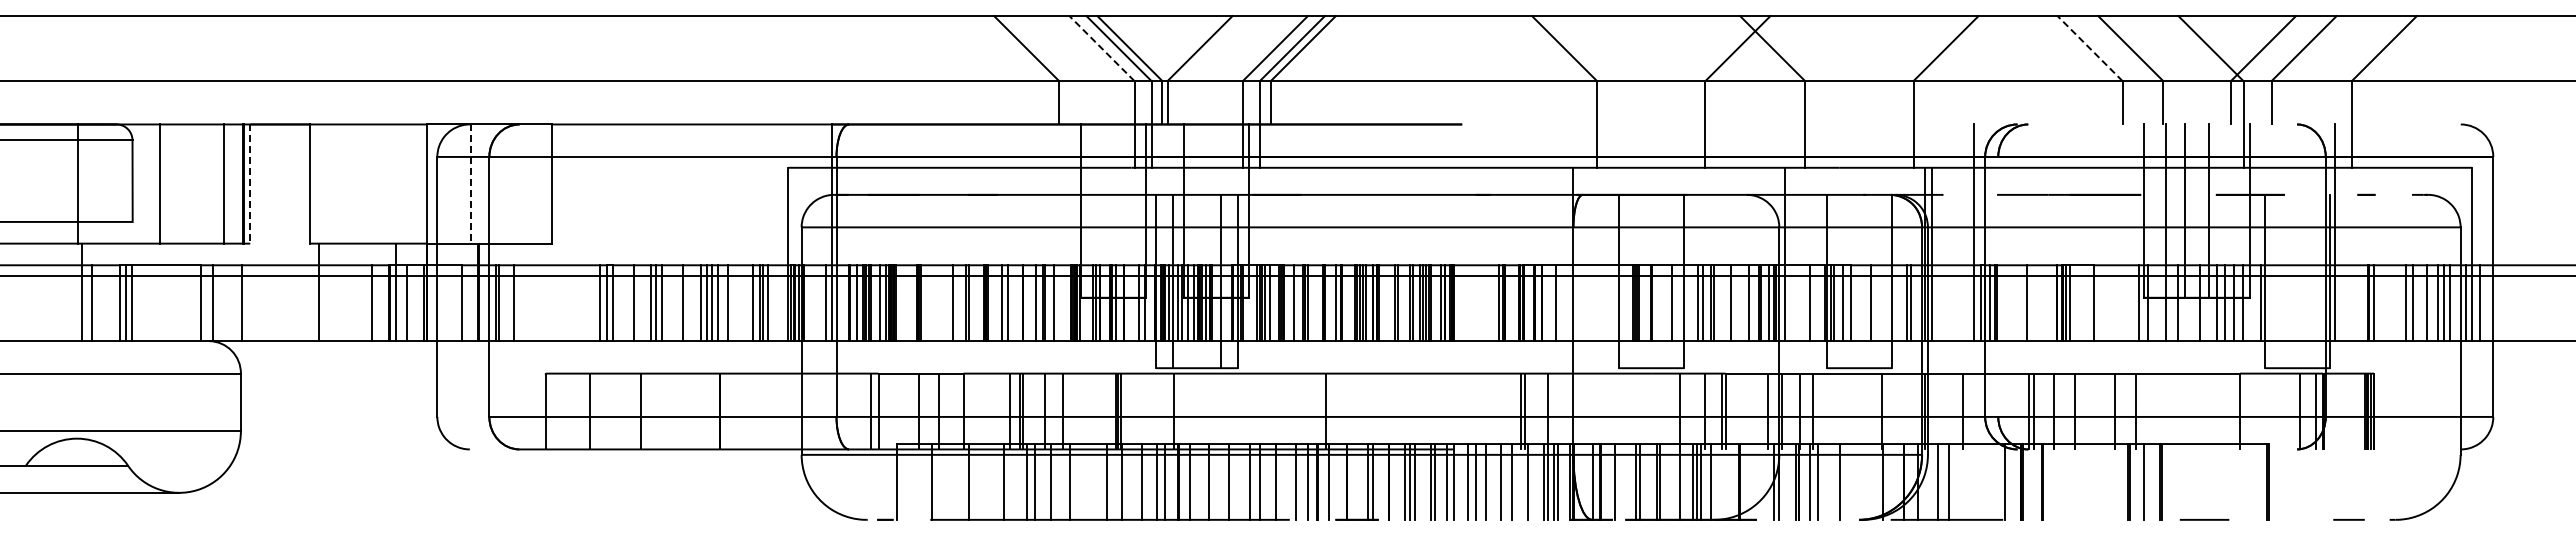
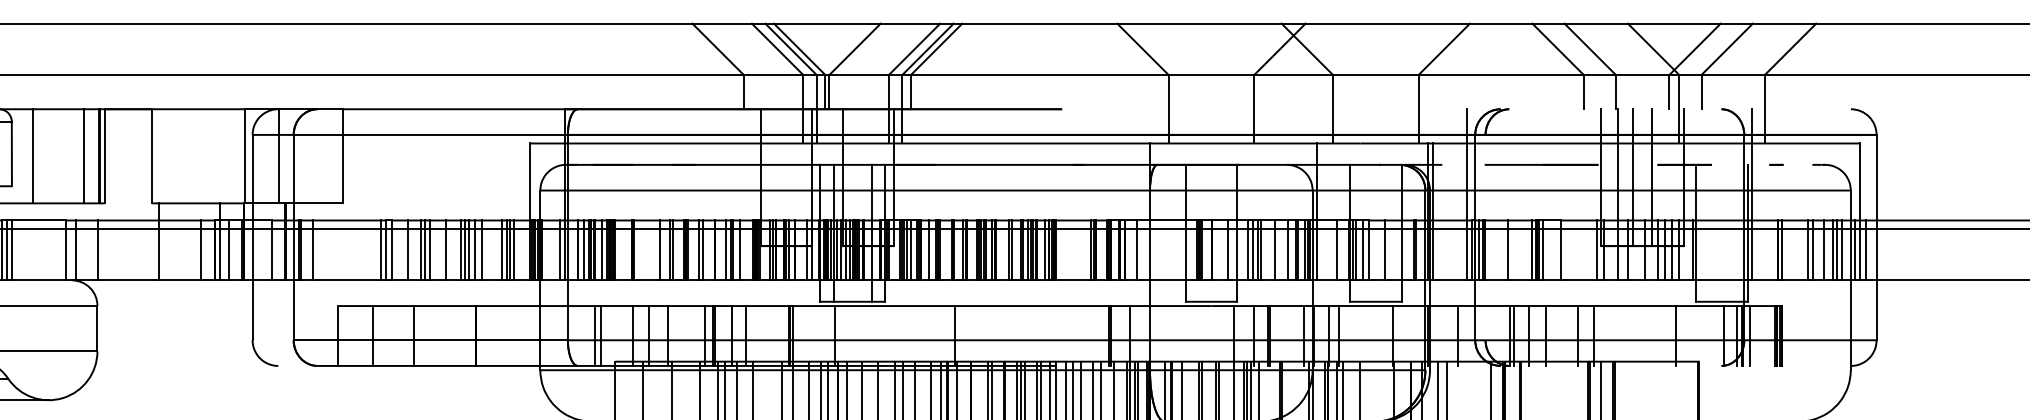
line: (1102, 48) -> (778, 49), dashed -> solid
line: (2090, 48) -> (1558, 49), dashed -> solid
line: (250, 184) -> (105, 156), dashed -> solid
line: (471, 184) -> (279, 156), dashed -> solid
line: (2332, 411) -> (1749, 335), added

